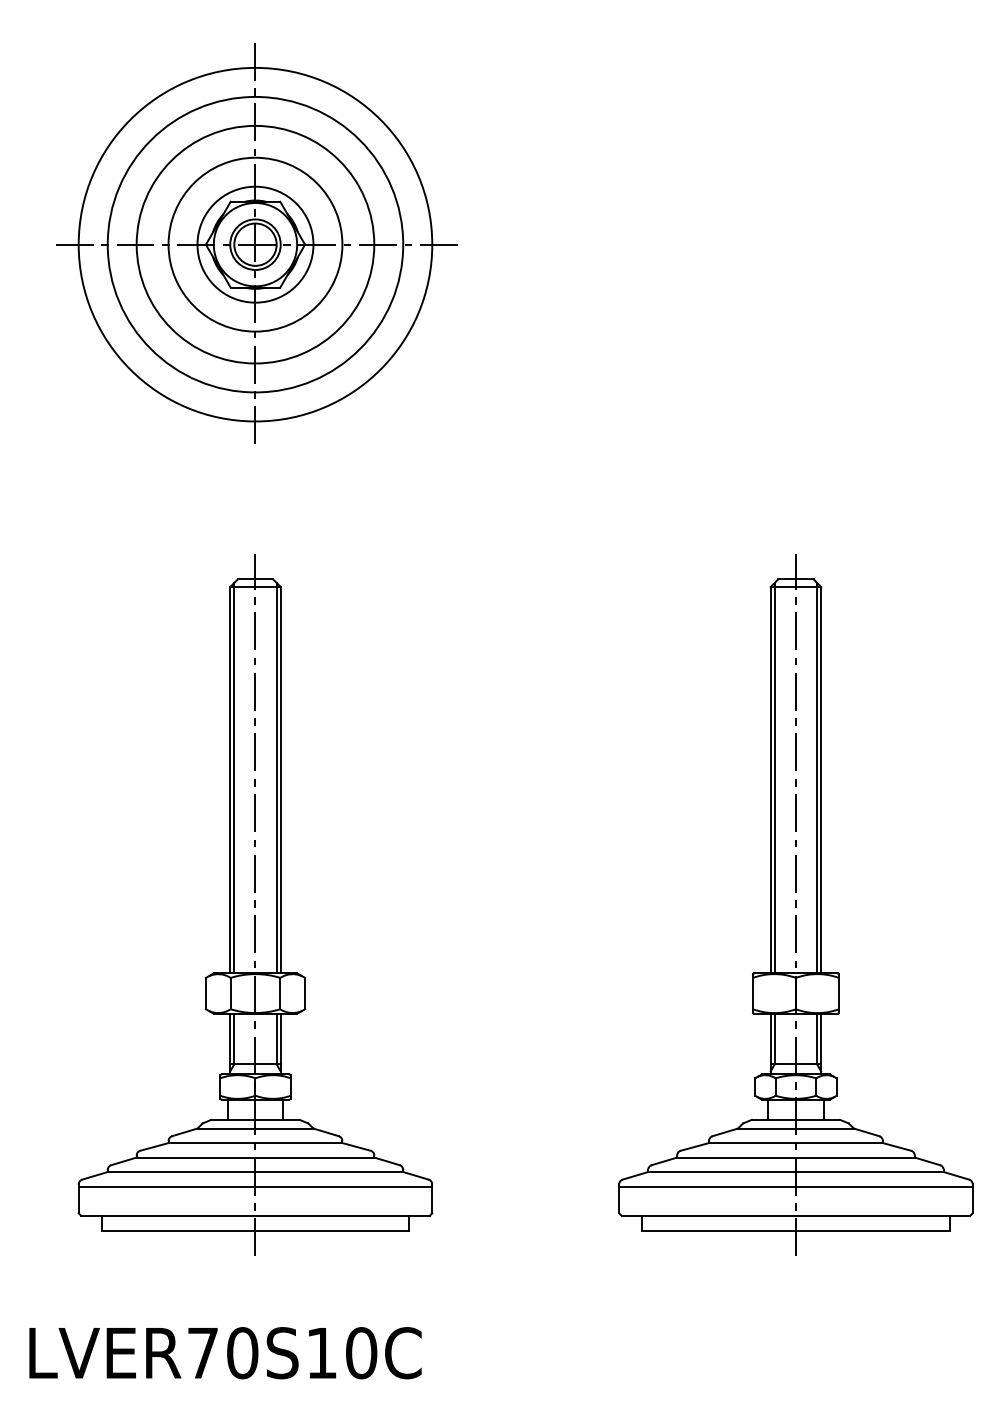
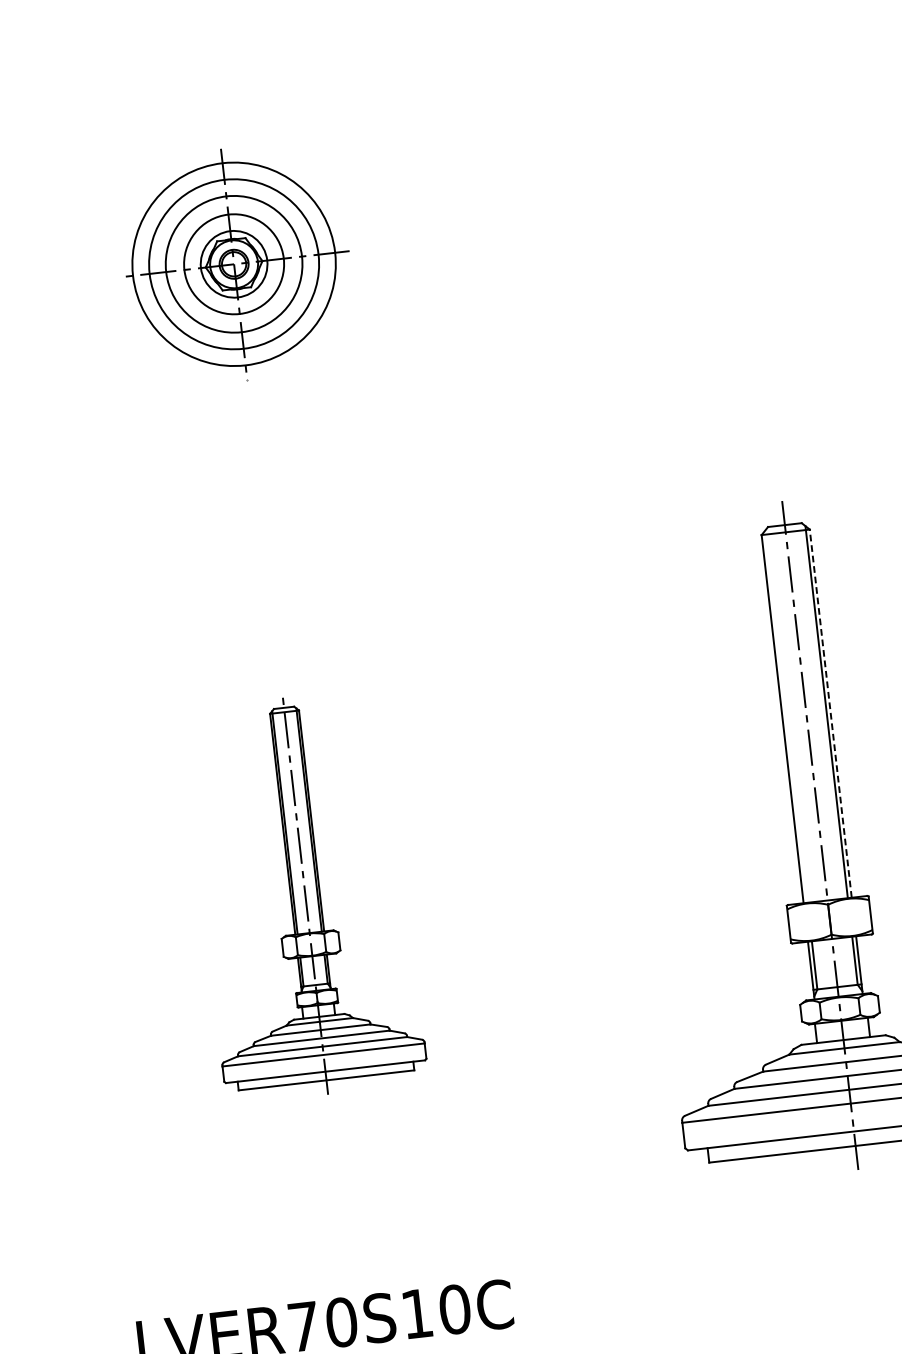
part: (256, 243) -> (234, 263), size x0.6
line: (774, 777) -> (785, 716), removed
line: (821, 779) -> (830, 712), solid -> dashed
part: (255, 904) -> (305, 893), size x0.6

